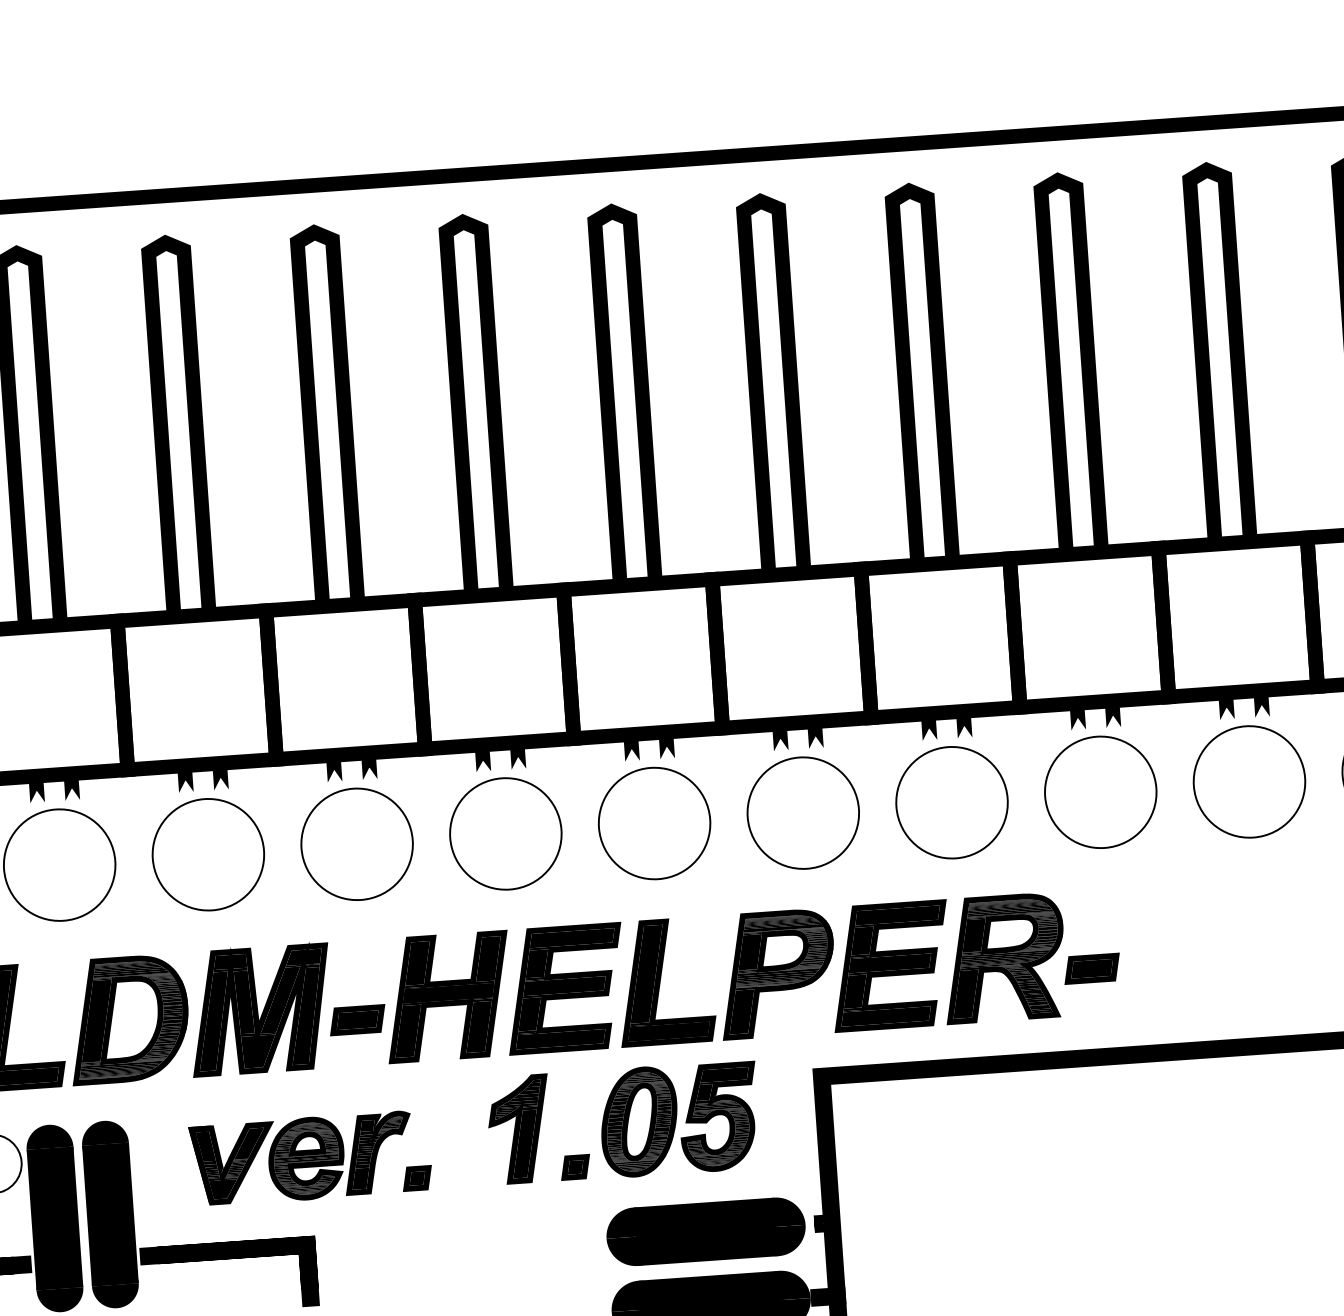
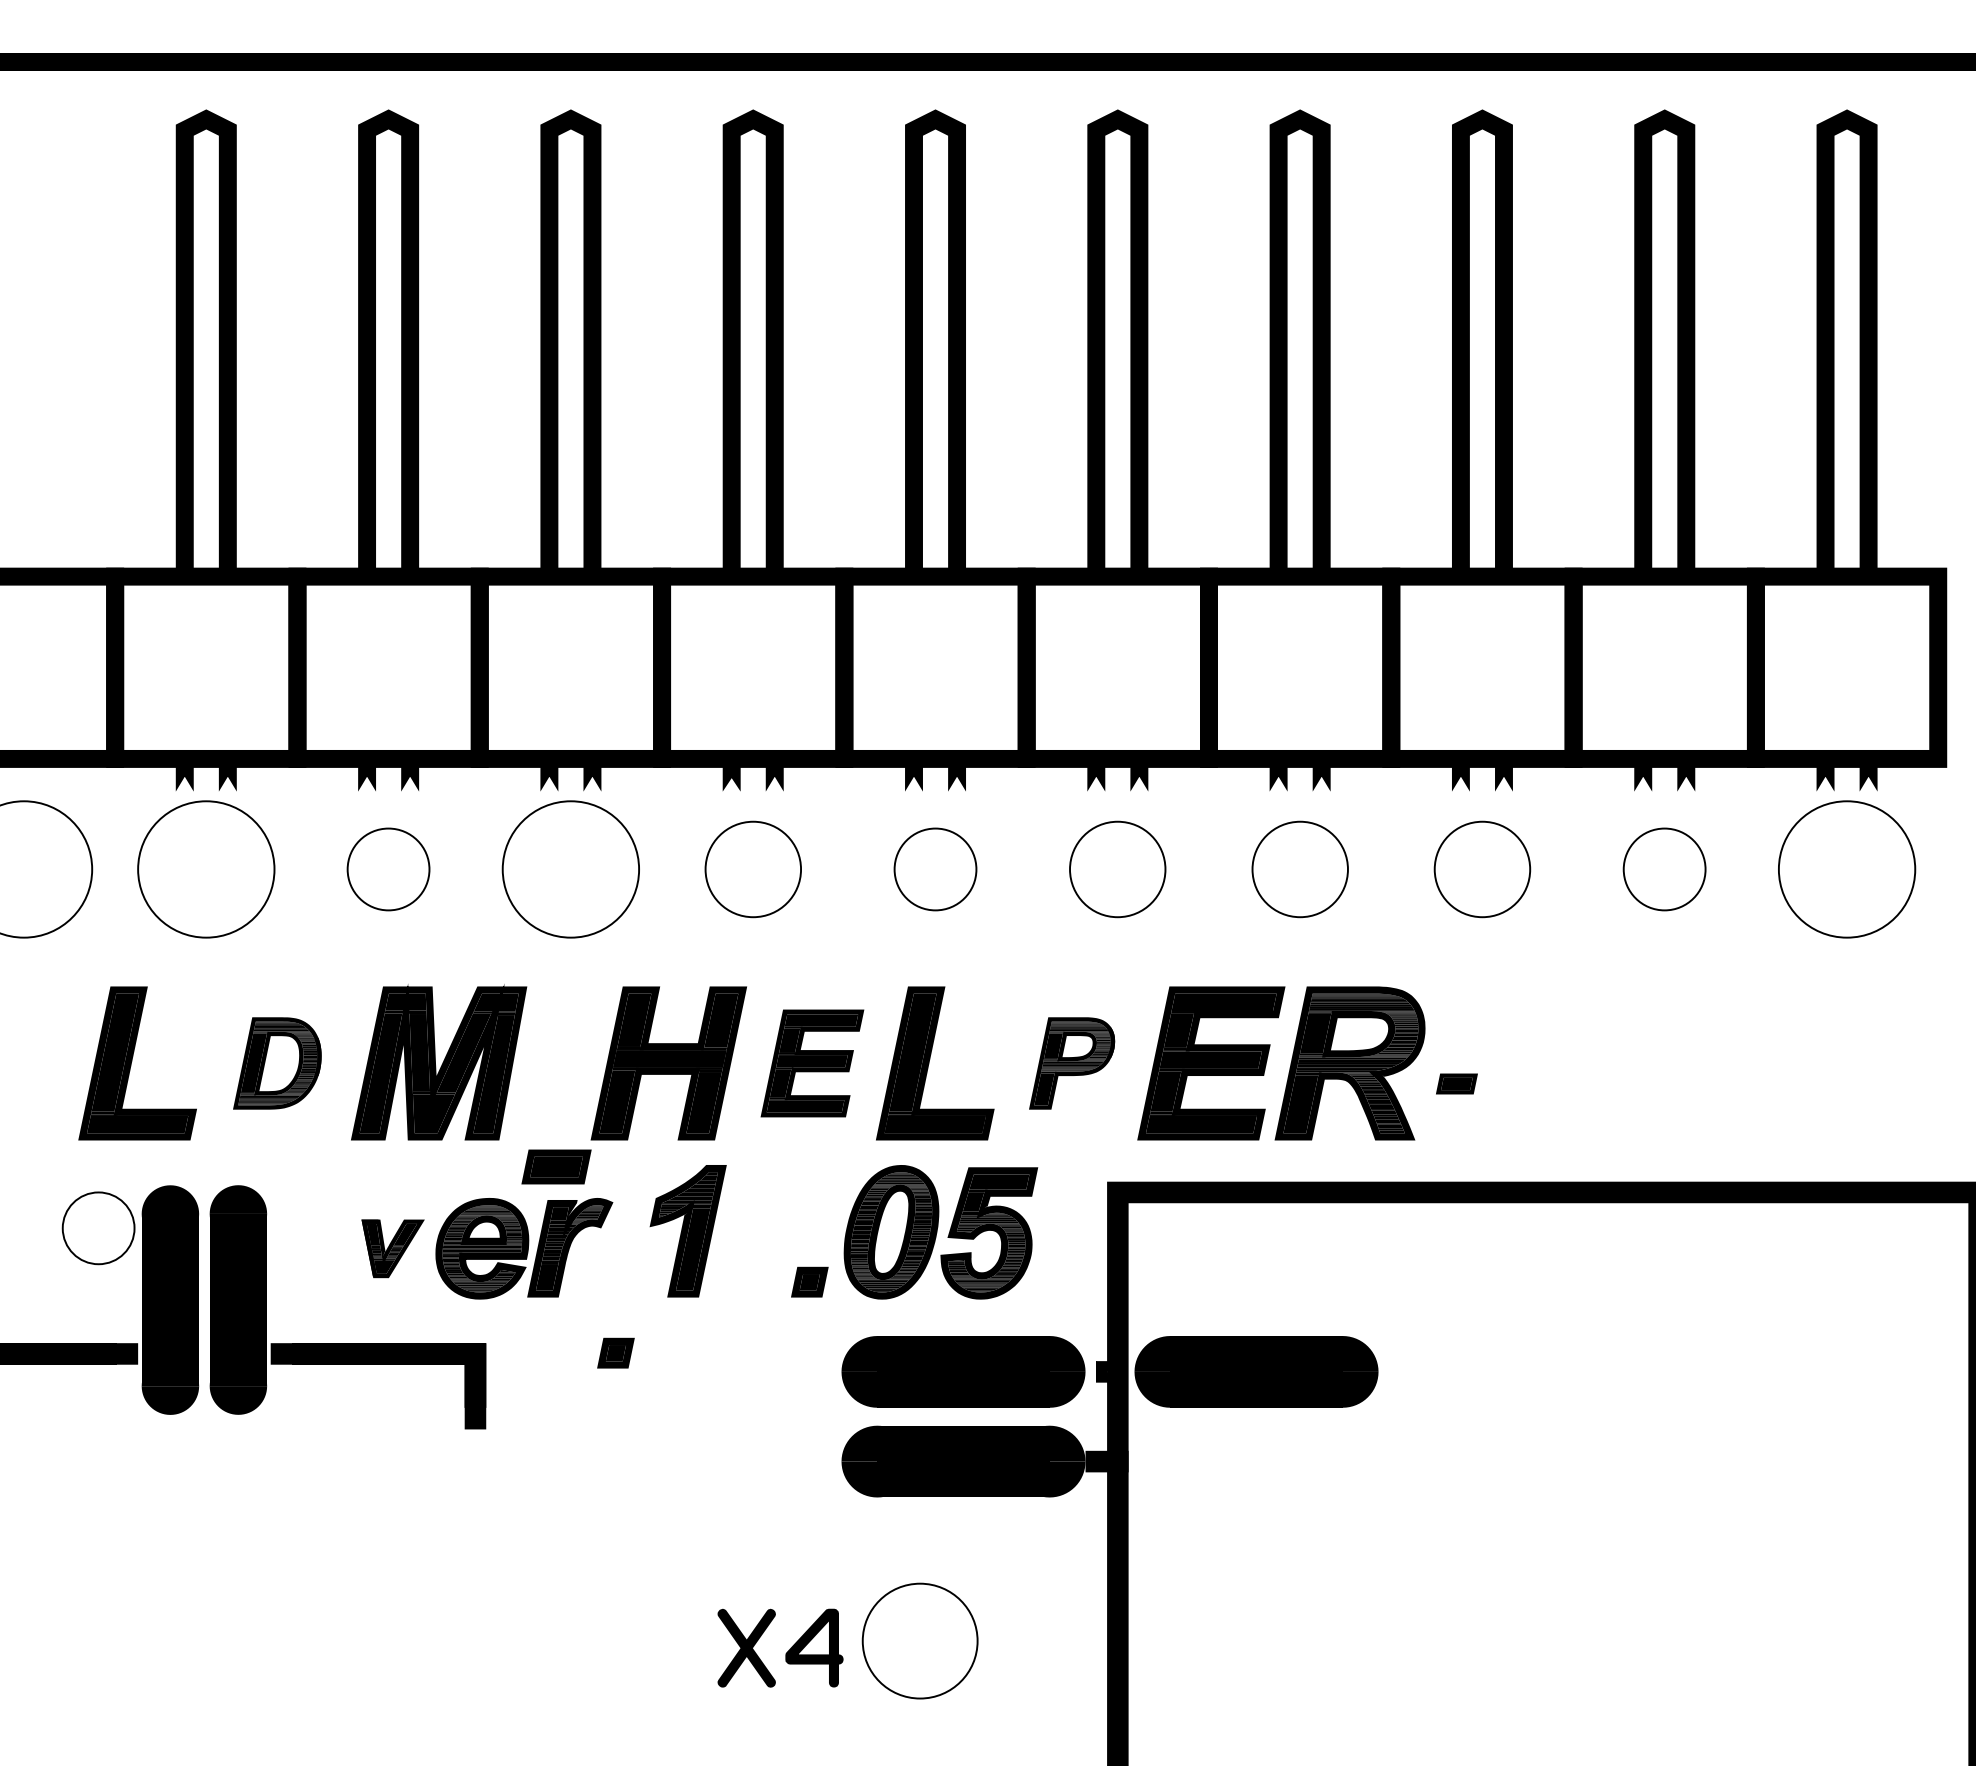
part: (1249, 781) -> (1664, 869), size x0.6
part: (1100, 792) -> (1482, 869), size x0.7
part: (952, 802) -> (1300, 869), size x0.7
part: (803, 813) -> (1117, 869), size x0.7
part: (654, 823) -> (935, 869), size x0.6
part: (506, 833) -> (753, 869), size x0.7
part: (208, 854) -> (388, 869), size x0.6
part: (1091, 968) -> (1456, 1083), size x0.6
part: (776, 974) -> (1071, 1063), size x0.6
part: (565, 988) -> (812, 1063), size x0.7
part: (128, 1019) -> (277, 1063), size x0.6
part: (357, 1019) -> (556, 1166), moved
part: (519, 1129) -> (687, 1231), moved
part: (233, 1163) -> (392, 1248), size x0.6
part: (417, 1177) -> (615, 1352), moved
part: (945, 1214) -> (1256, 1371), added

